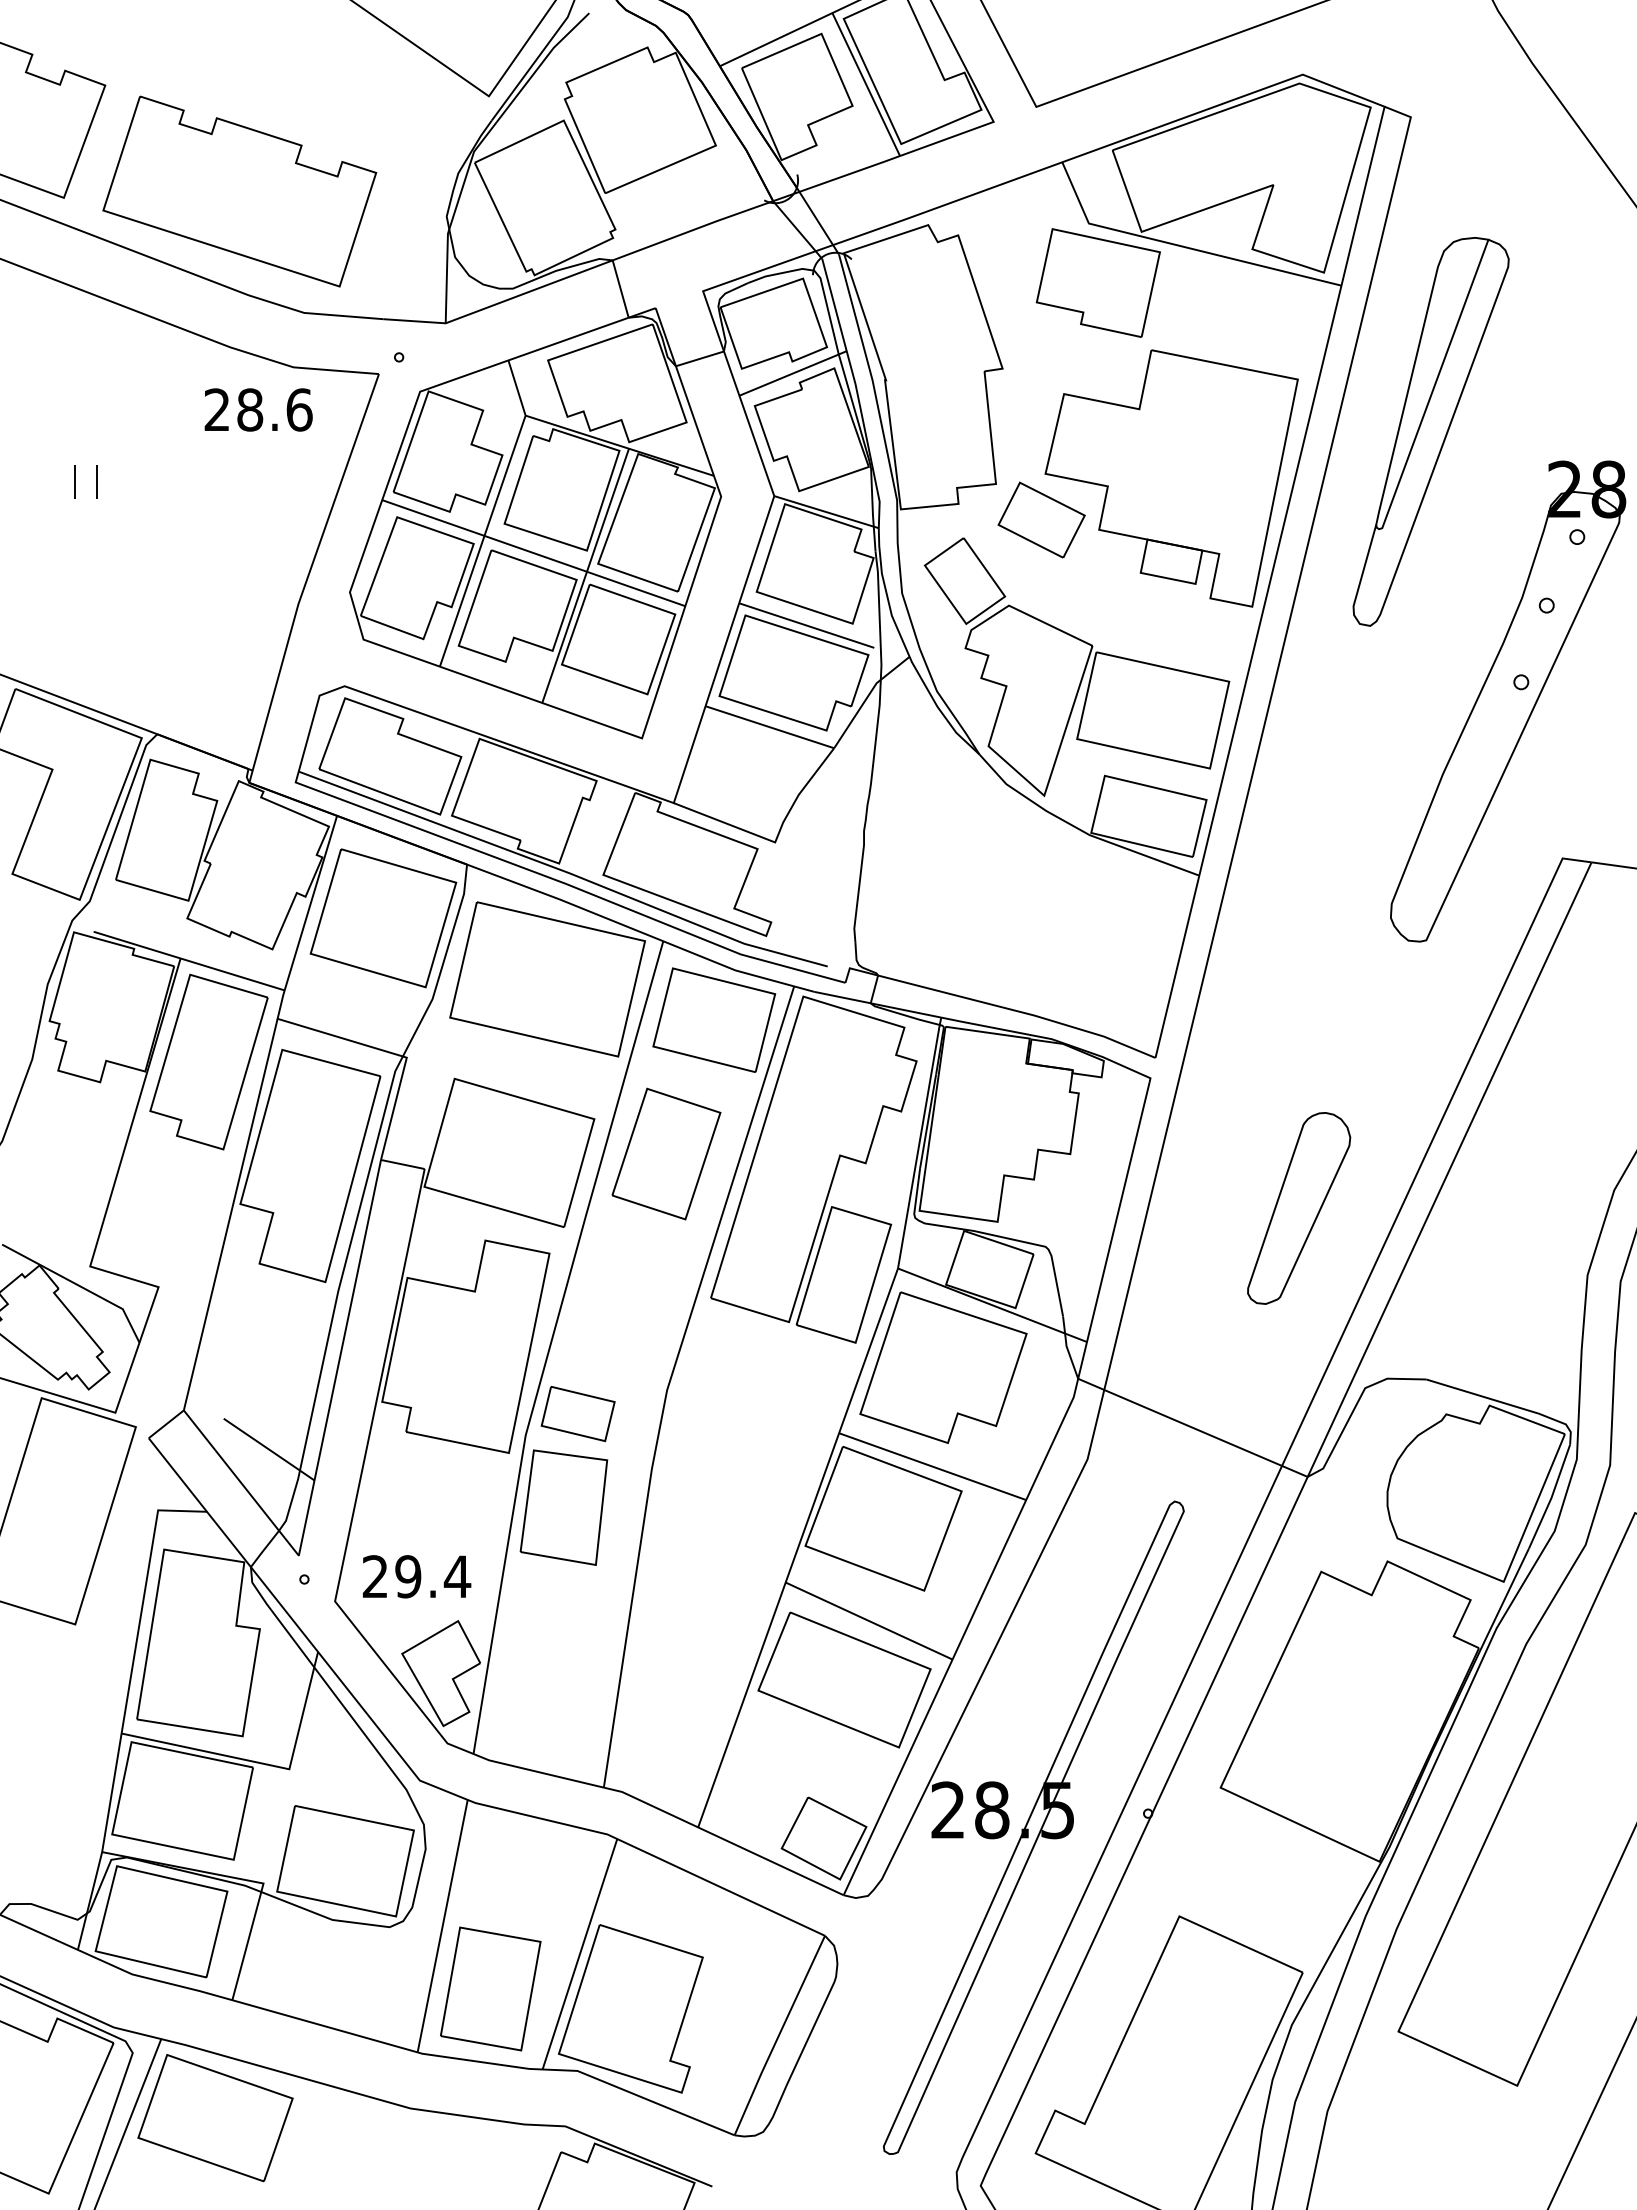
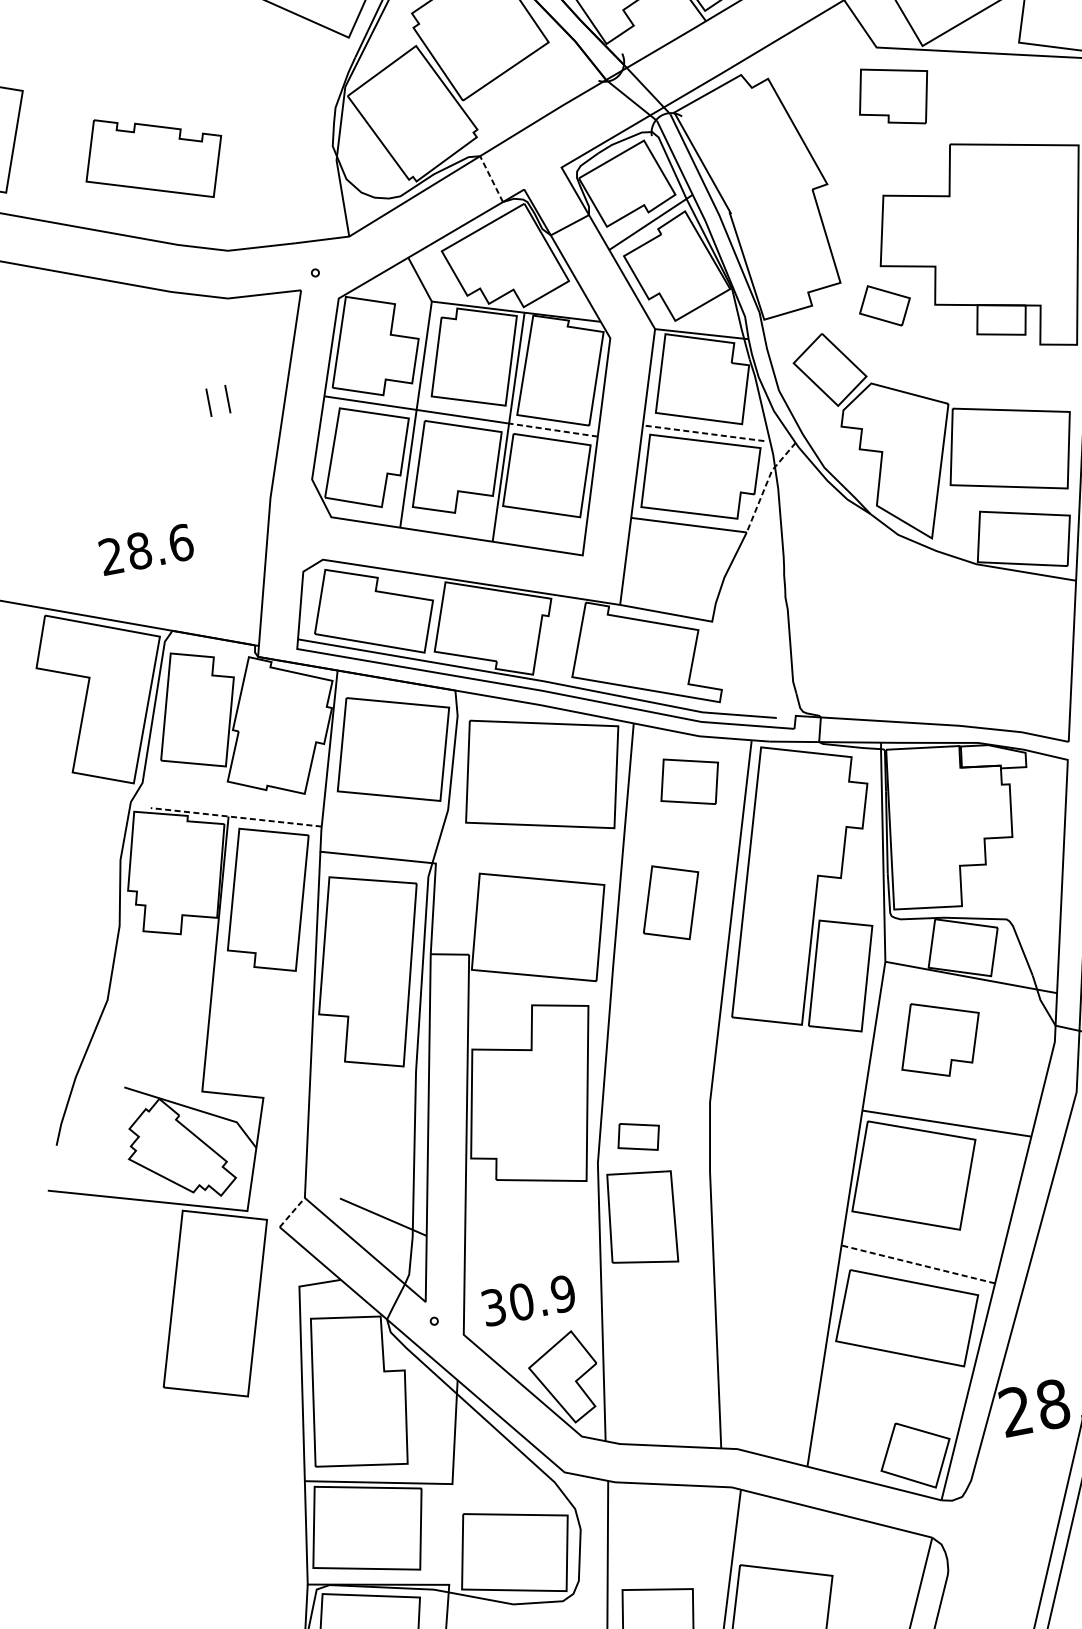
part: (239, 191) -> (153, 158), size x0.6
part: (1097, 282) -> (893, 95), size x0.7
line: (620, 289) -> (491, 179), solid -> dashed
text: (258, 409) -> (146, 549), moved
part: (75, 481) -> (209, 402), moved
part: (1041, 519) -> (884, 305), size x0.7
line: (635, 588) -> (552, 429), solid -> dashed
line: (806, 625) -> (703, 433), solid -> dashed
line: (867, 697) -> (766, 484), solid -> dashed
line: (189, 961) -> (236, 817), solid -> dashed
part: (714, 1019) -> (689, 781), size x0.6
part: (666, 1153) -> (670, 902), size x0.7
part: (943, 1367) -> (939, 1038), size x0.6
part: (577, 1414) -> (638, 1137), size x0.7
line: (166, 1424) -> (292, 1212), solid -> dashed
text: (416, 1576) -> (528, 1300), 29.4 -> 30.9
line: (869, 1621) -> (918, 1264), solid -> dashed

